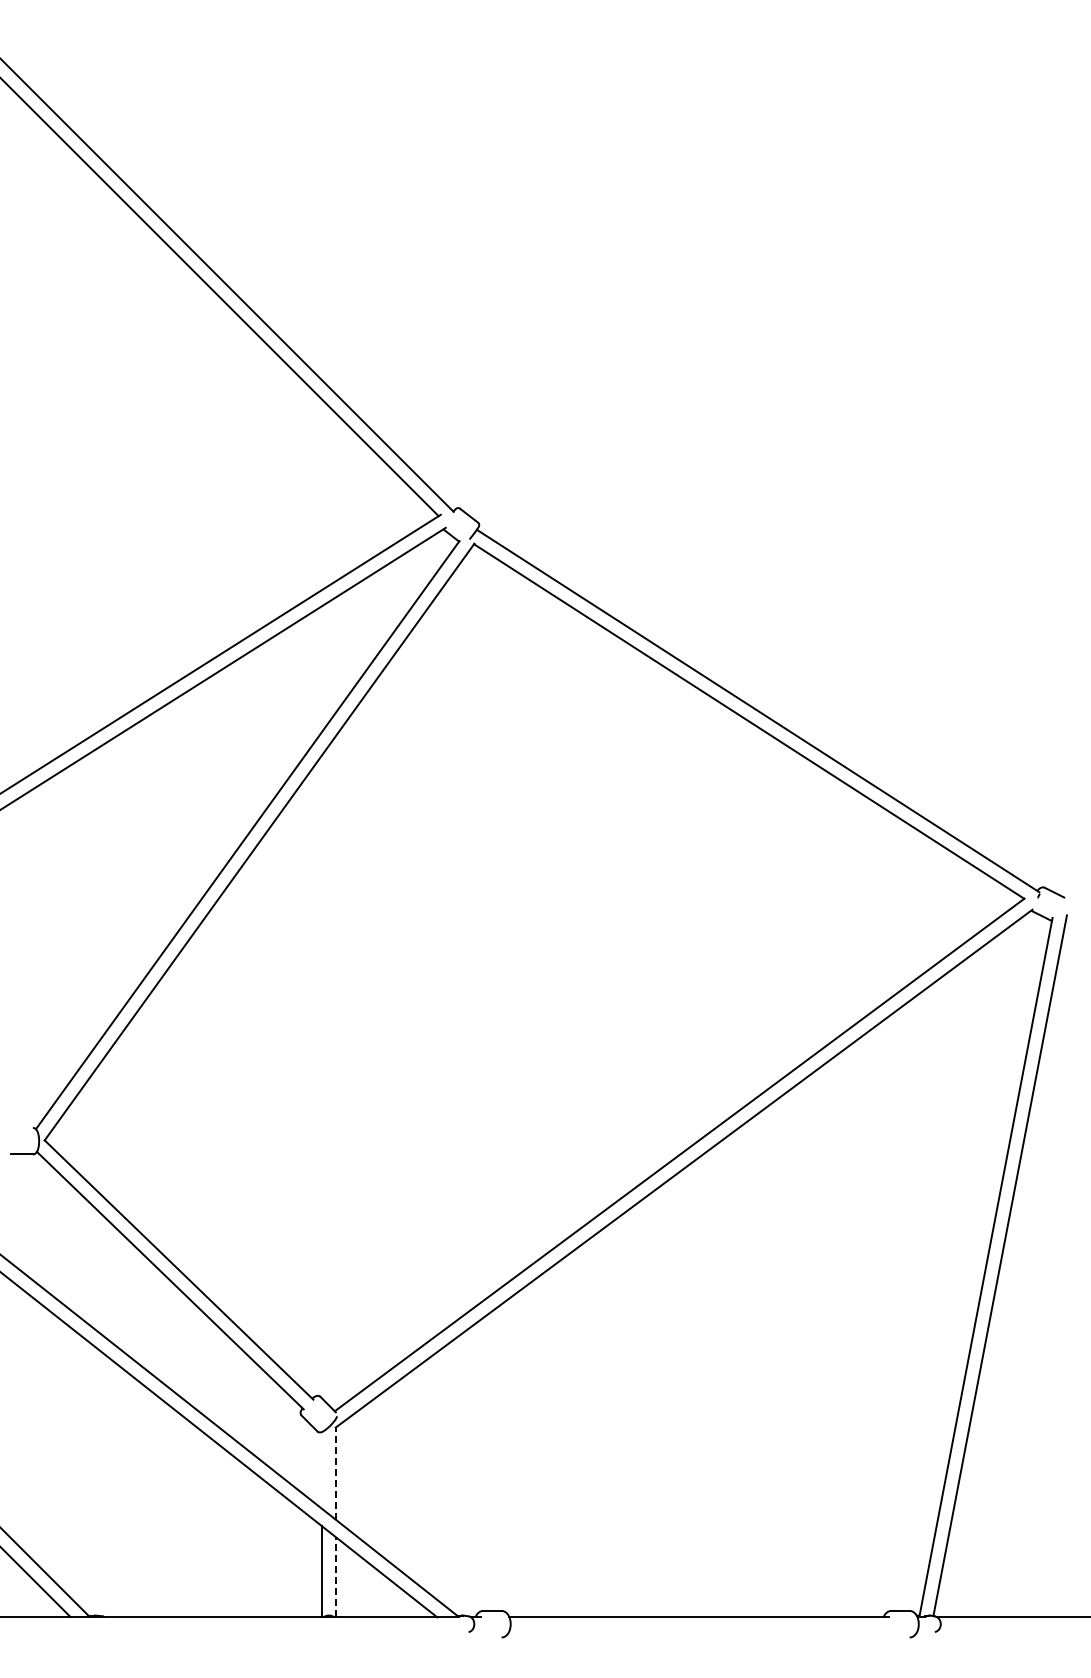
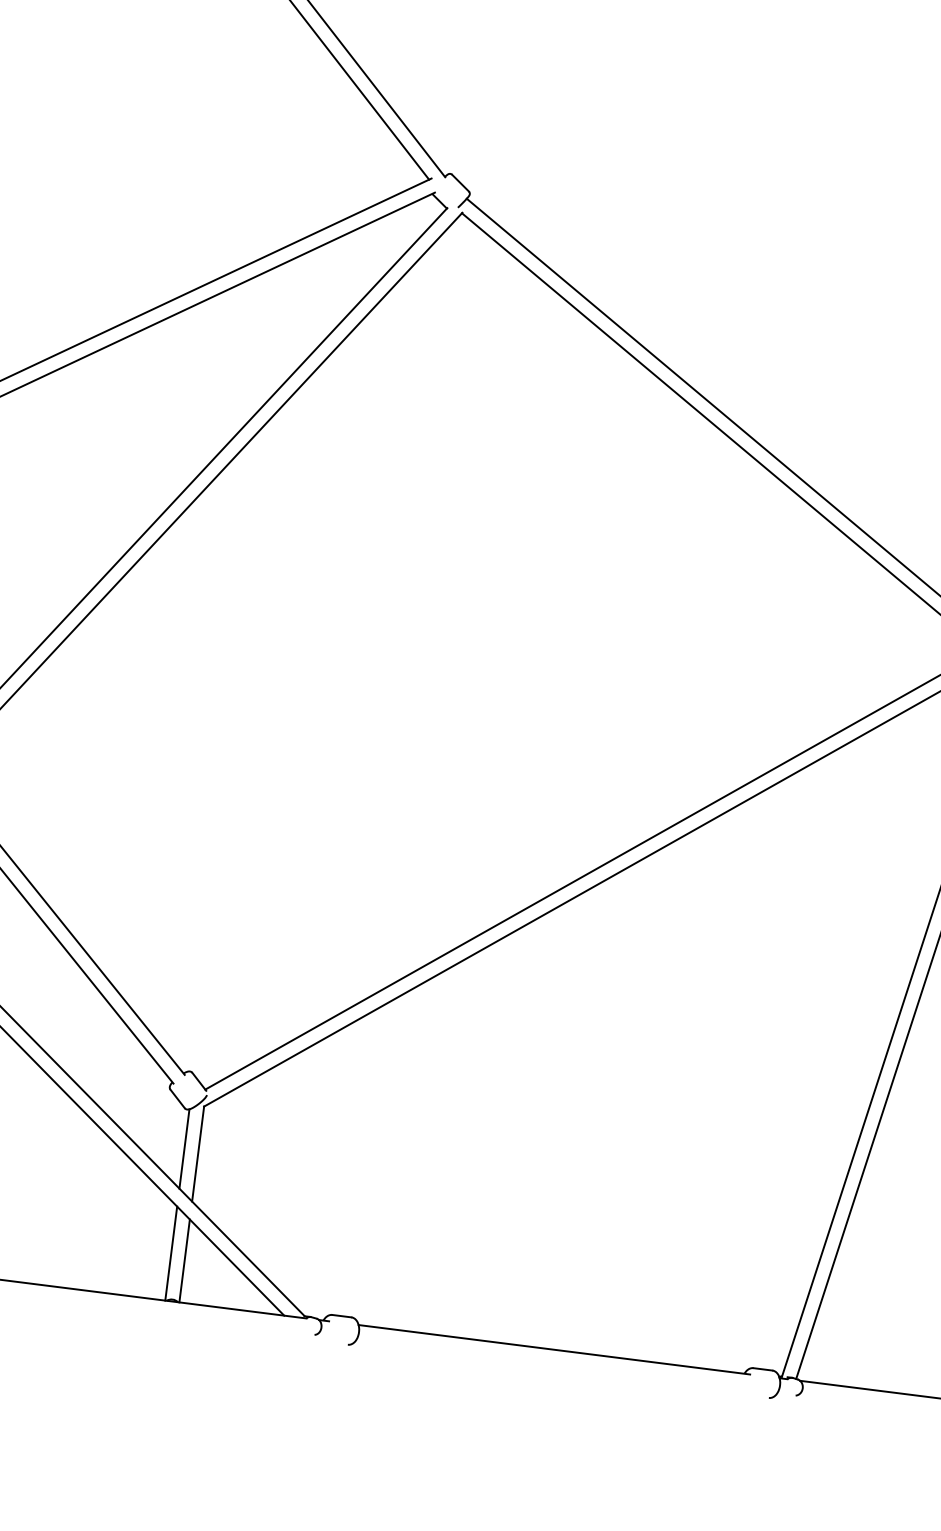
line: (322, 1469) -> (185, 1148), added
line: (335, 1473) -> (197, 1153), dashed -> solid
line: (335, 1576) -> (184, 1260), dashed -> solid

